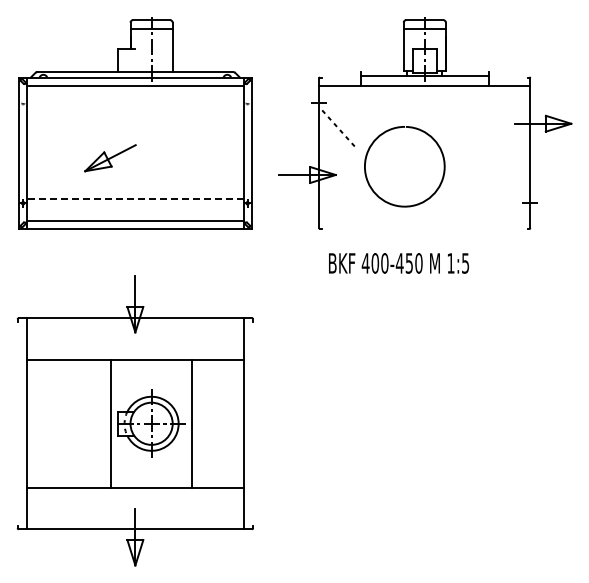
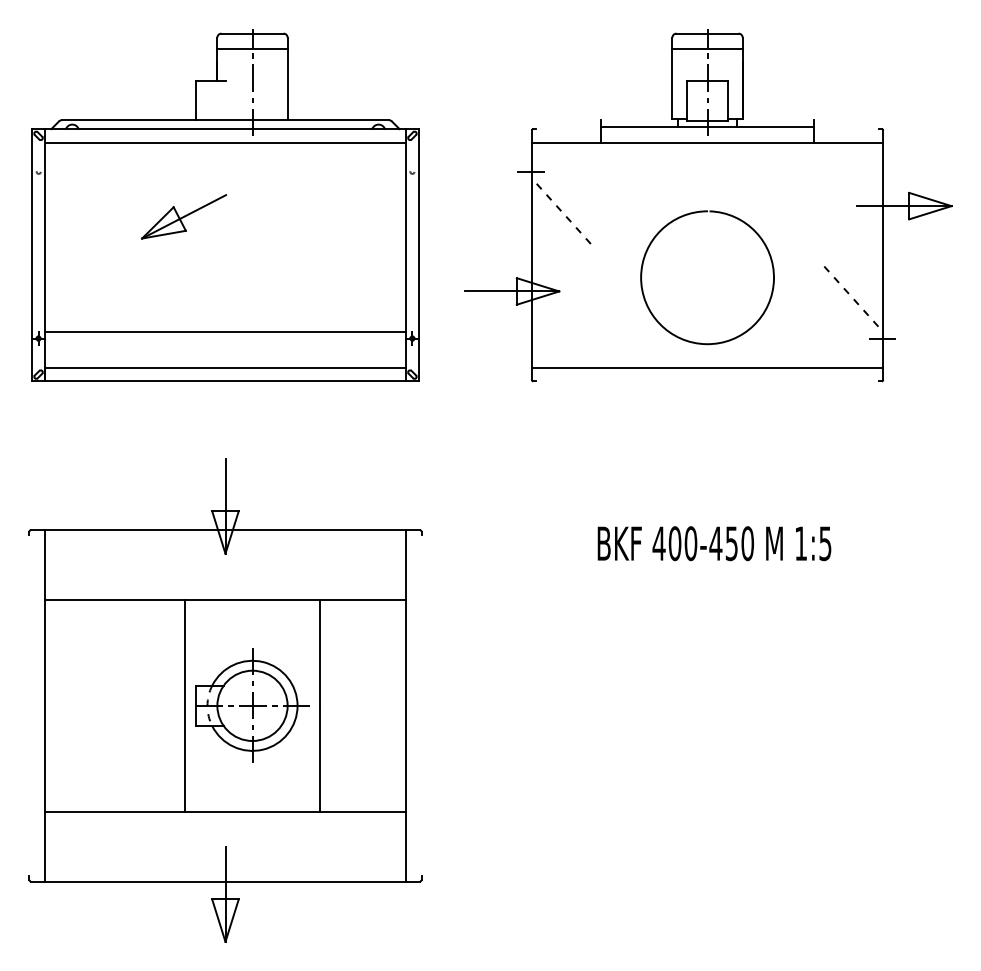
arc: (377, 139) -> (662, 232), moved
part: (110, 158) -> (184, 217), moved
line: (512, 179) -> (853, 298), added
line: (134, 199) -> (224, 332), dashed -> solid
line: (424, 220) -> (707, 367), added
text: (398, 263) -> (713, 543), moved

